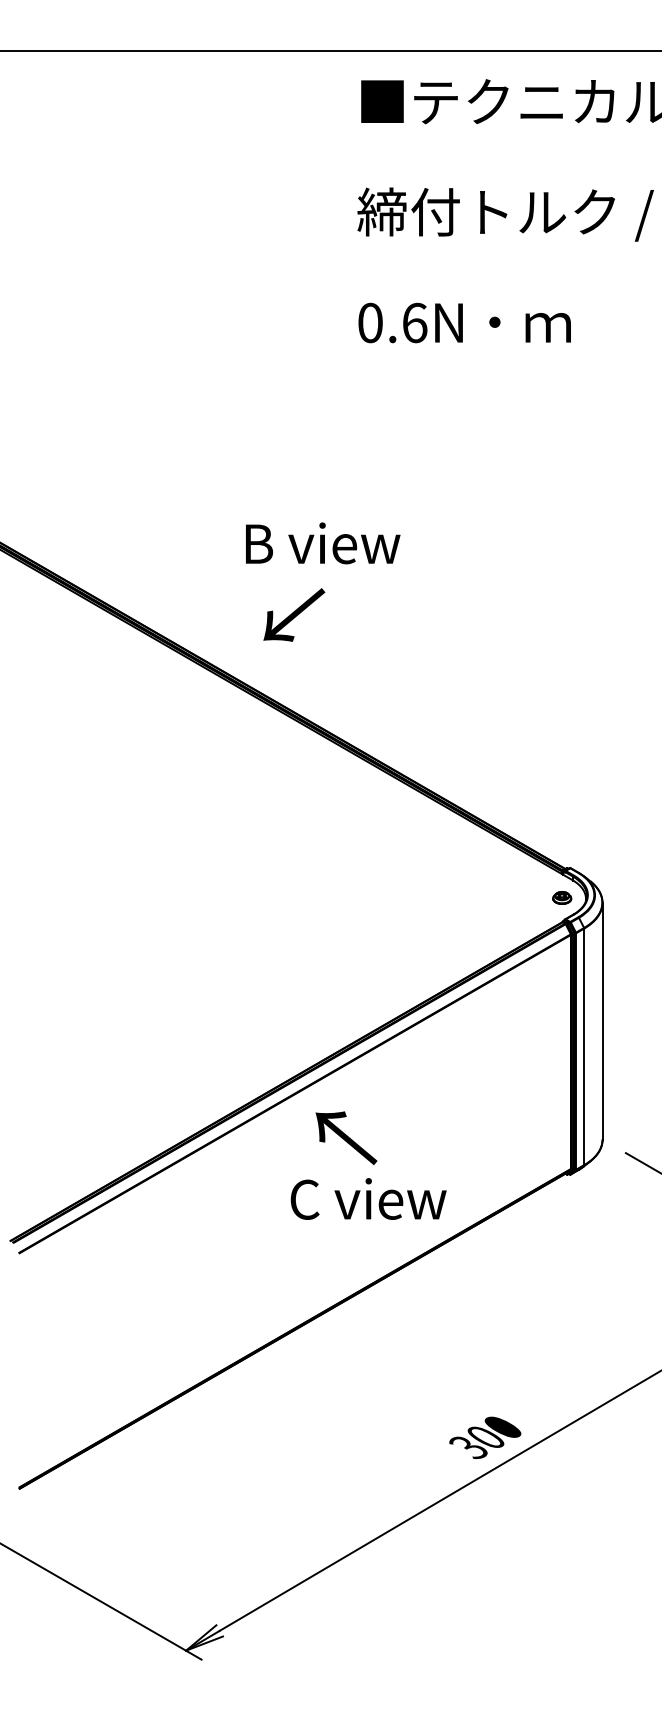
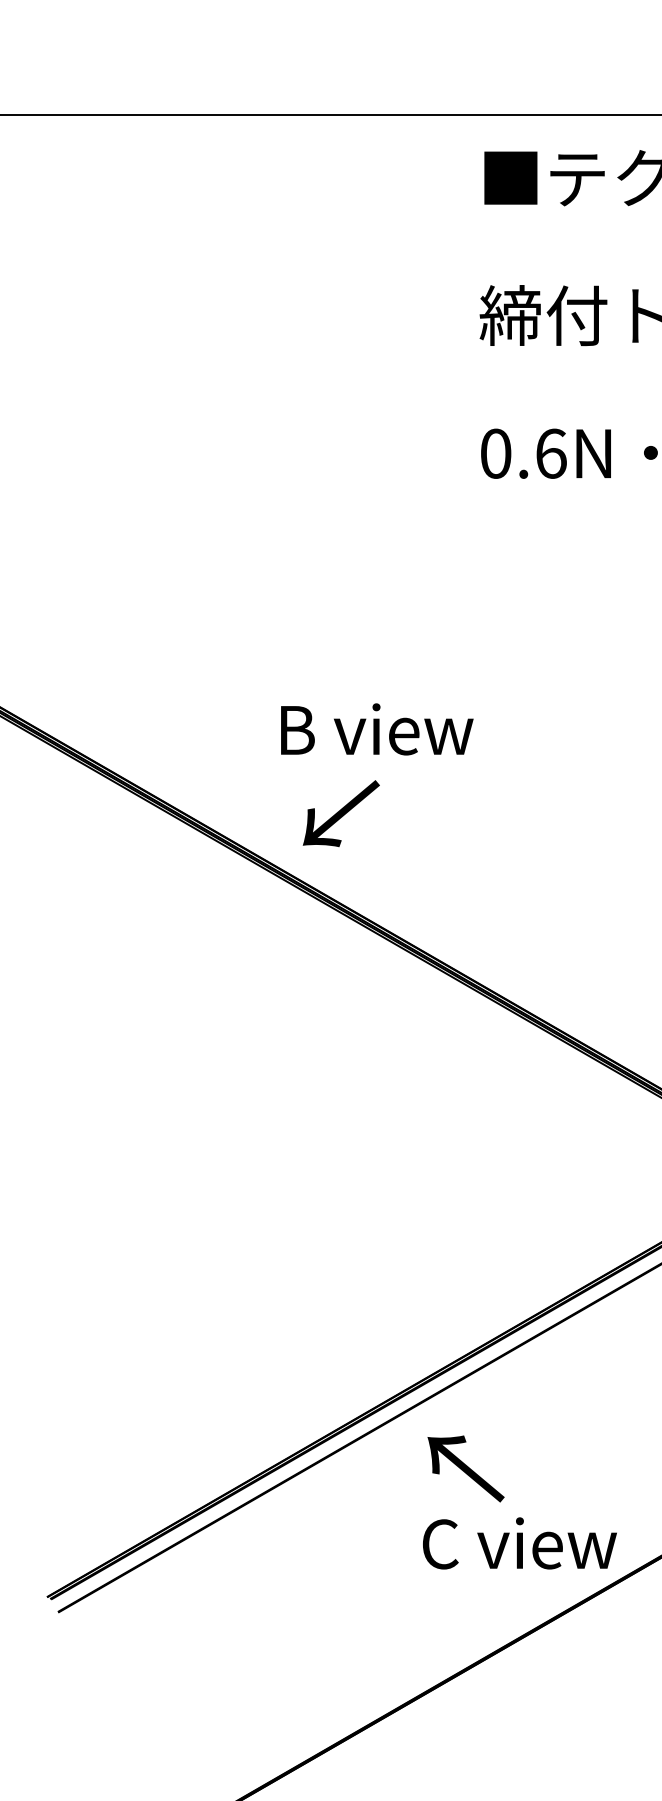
text: (323, 543) -> (377, 729), moved
text: (294, 614) -> (341, 813), moved
text: (368, 1198) -> (519, 1542), moved

